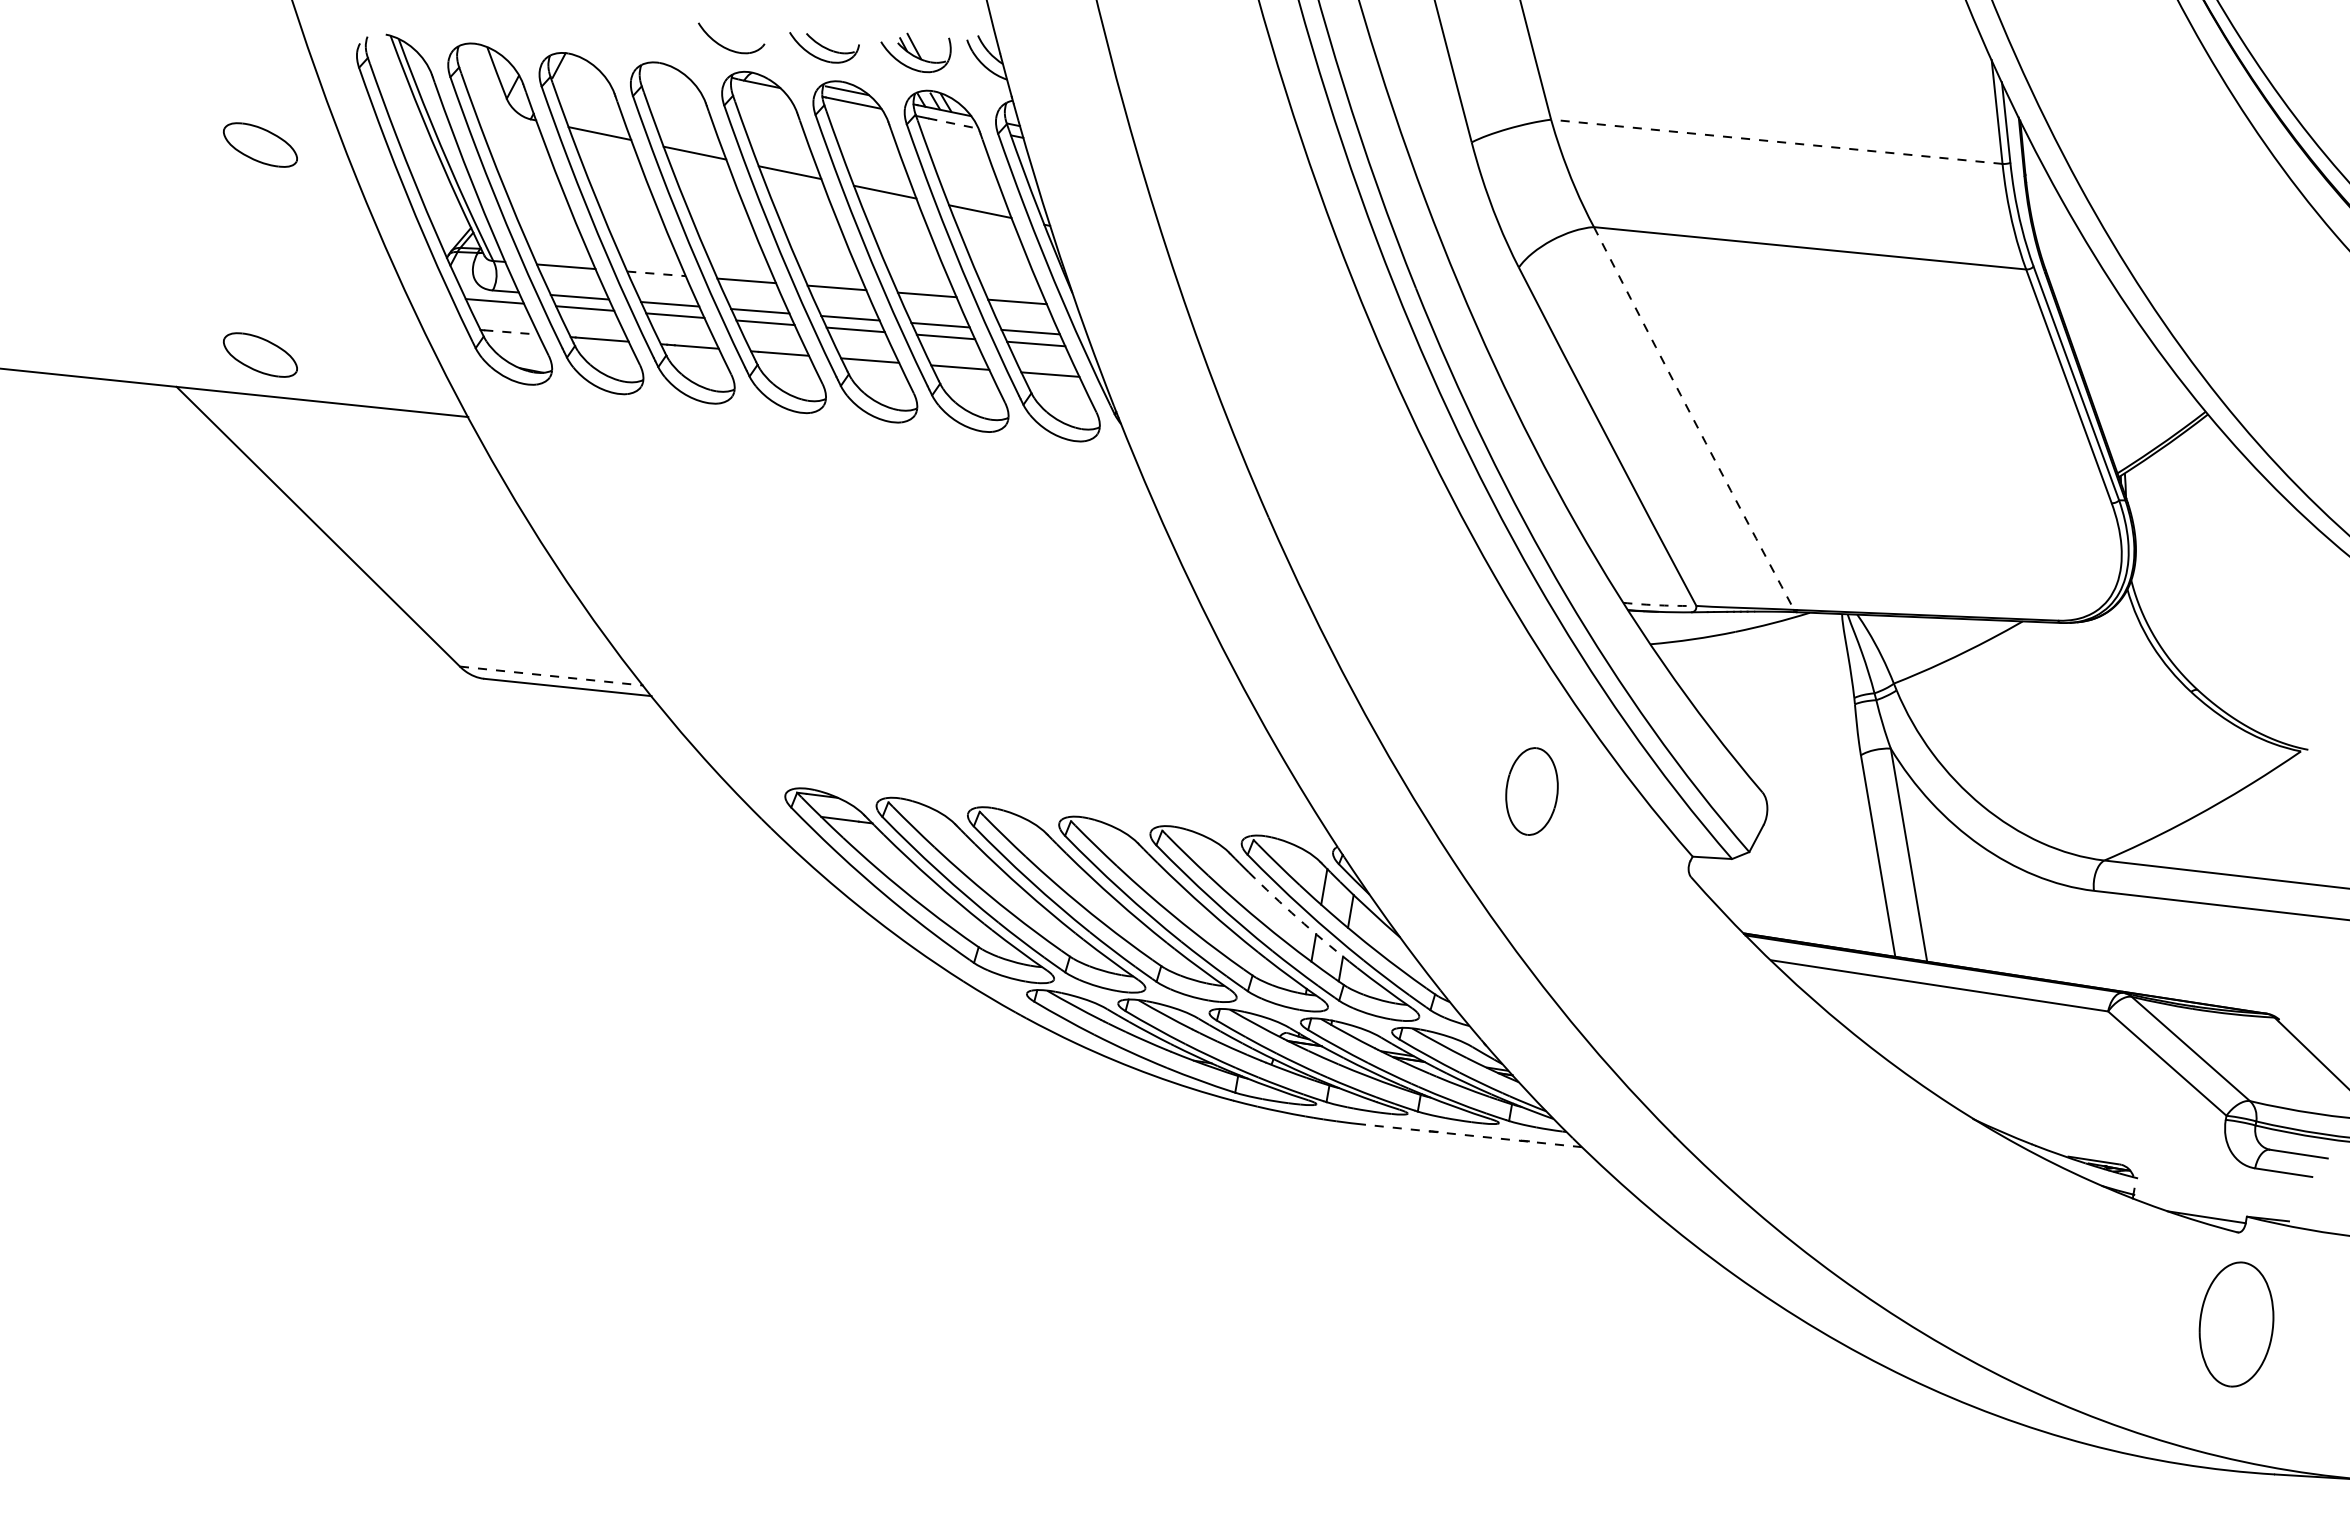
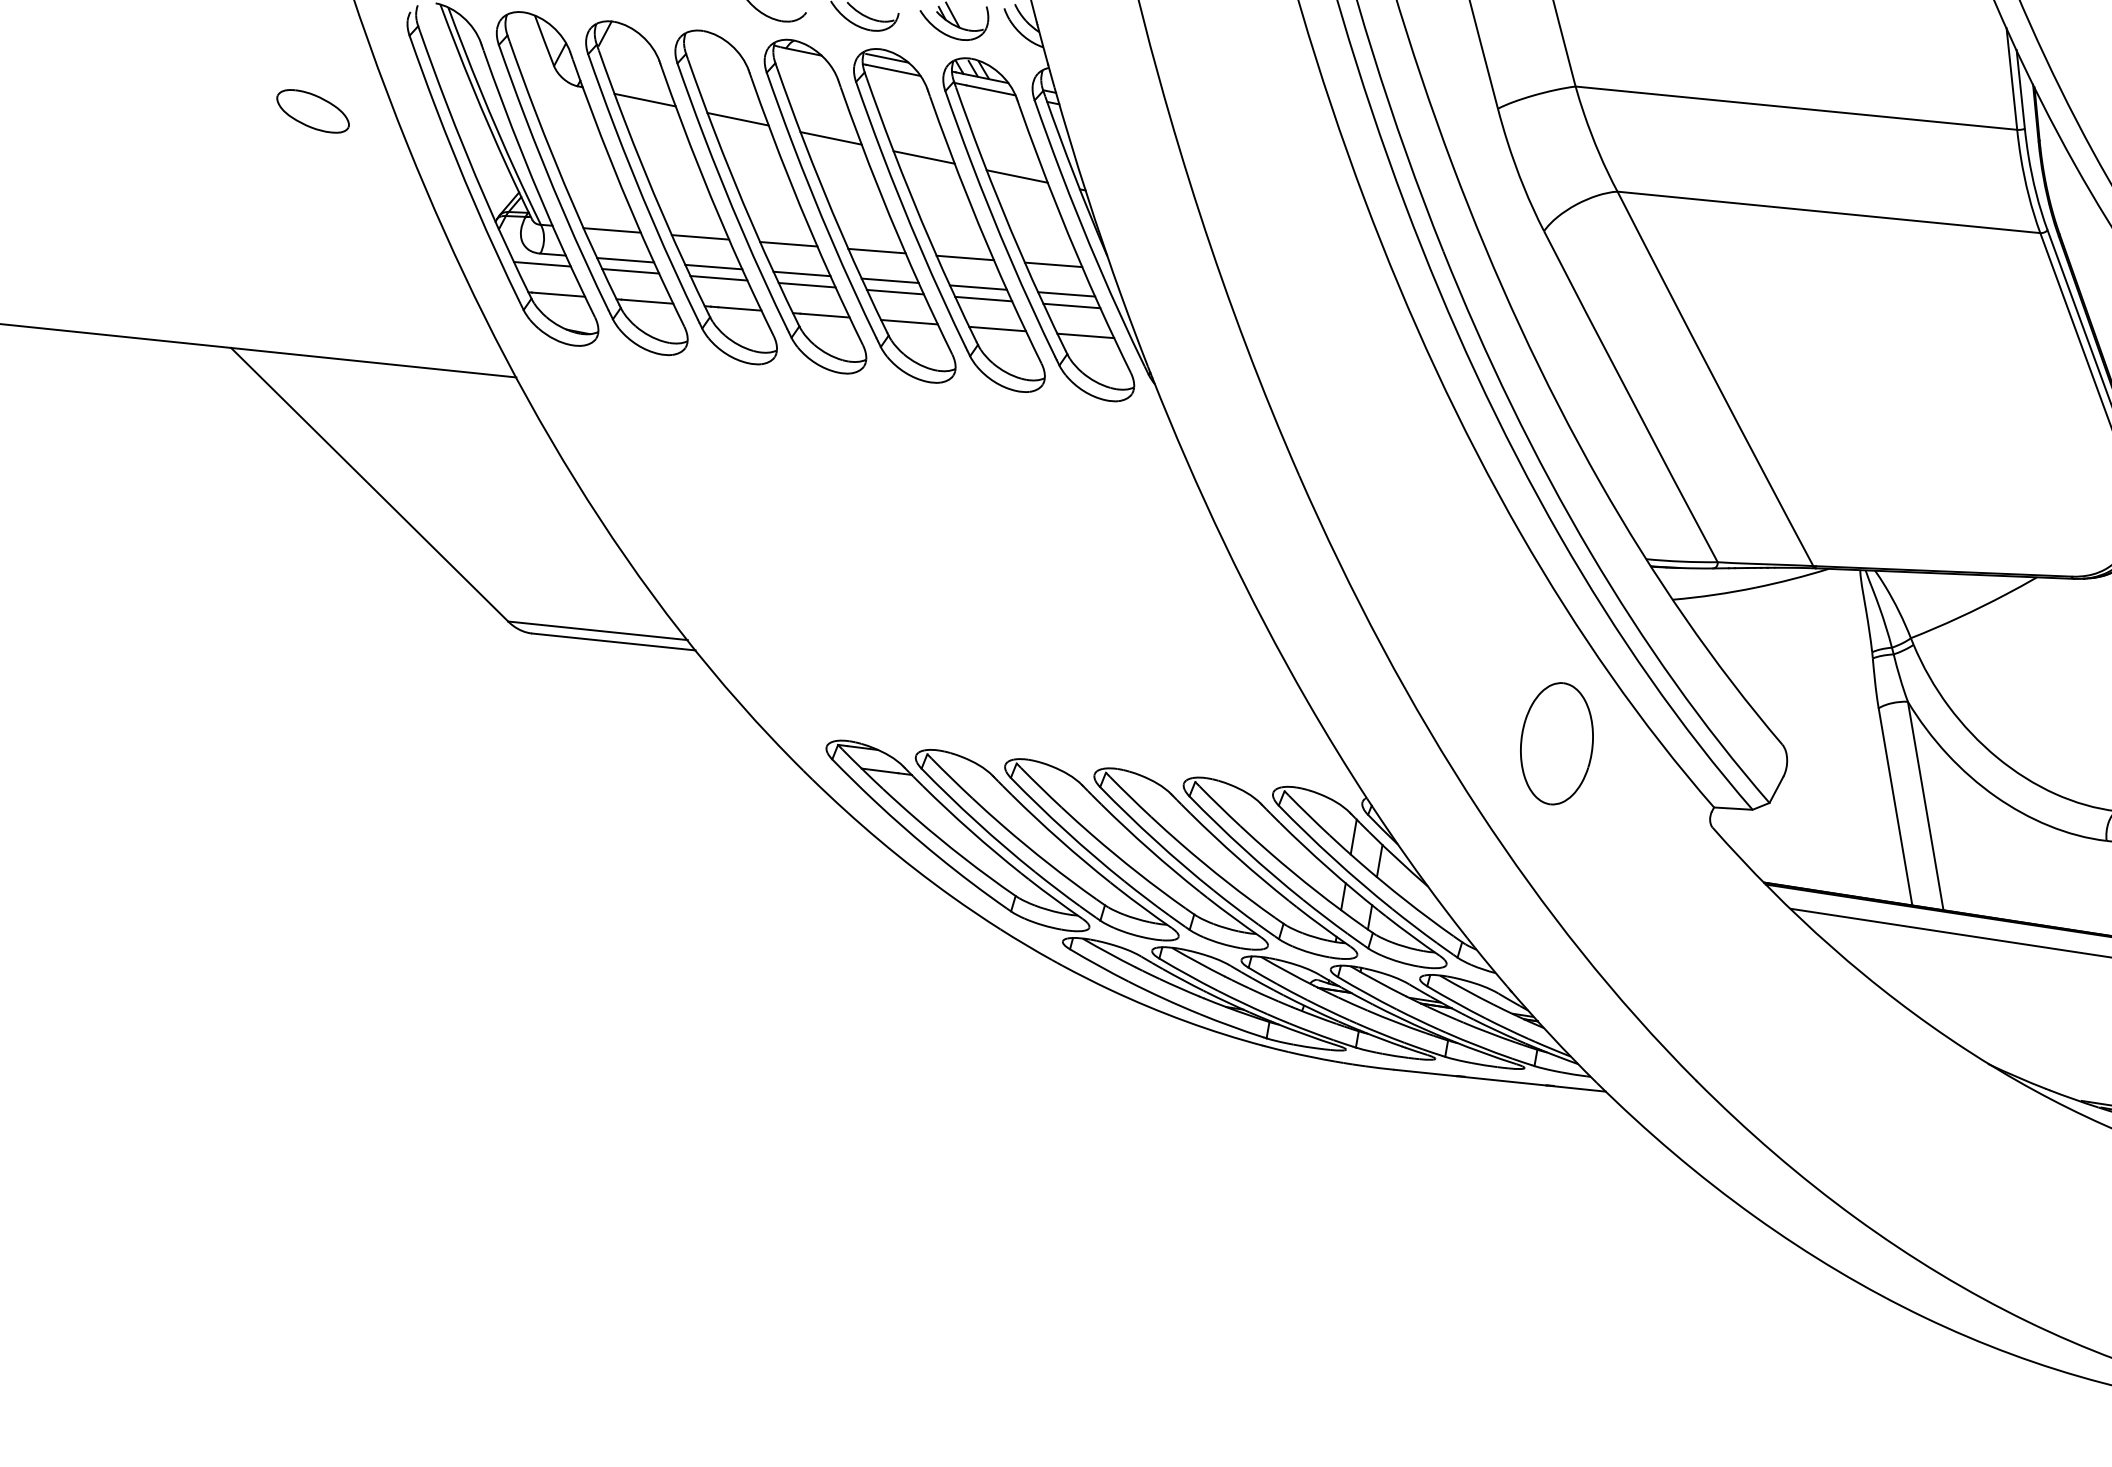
line: (953, 123) -> (991, 90), dashed -> solid
line: (1776, 141) -> (1796, 107), dashed -> solid
line: (657, 273) -> (701, 237), dashed -> solid
line: (511, 332) -> (558, 294), dashed -> solid
part: (260, 354) -> (313, 316), removed
arc: (1693, 418) -> (1714, 378), dashed -> solid
arc: (1659, 605) -> (1681, 561), dashed -> solid
line: (552, 676) -> (598, 631), dashed -> solid
part: (1531, 791) -> (1556, 743), size x1.43
arc: (1298, 918) -> (1328, 867), dashed -> solid
line: (1473, 1135) -> (1499, 1080), dashed -> solid

